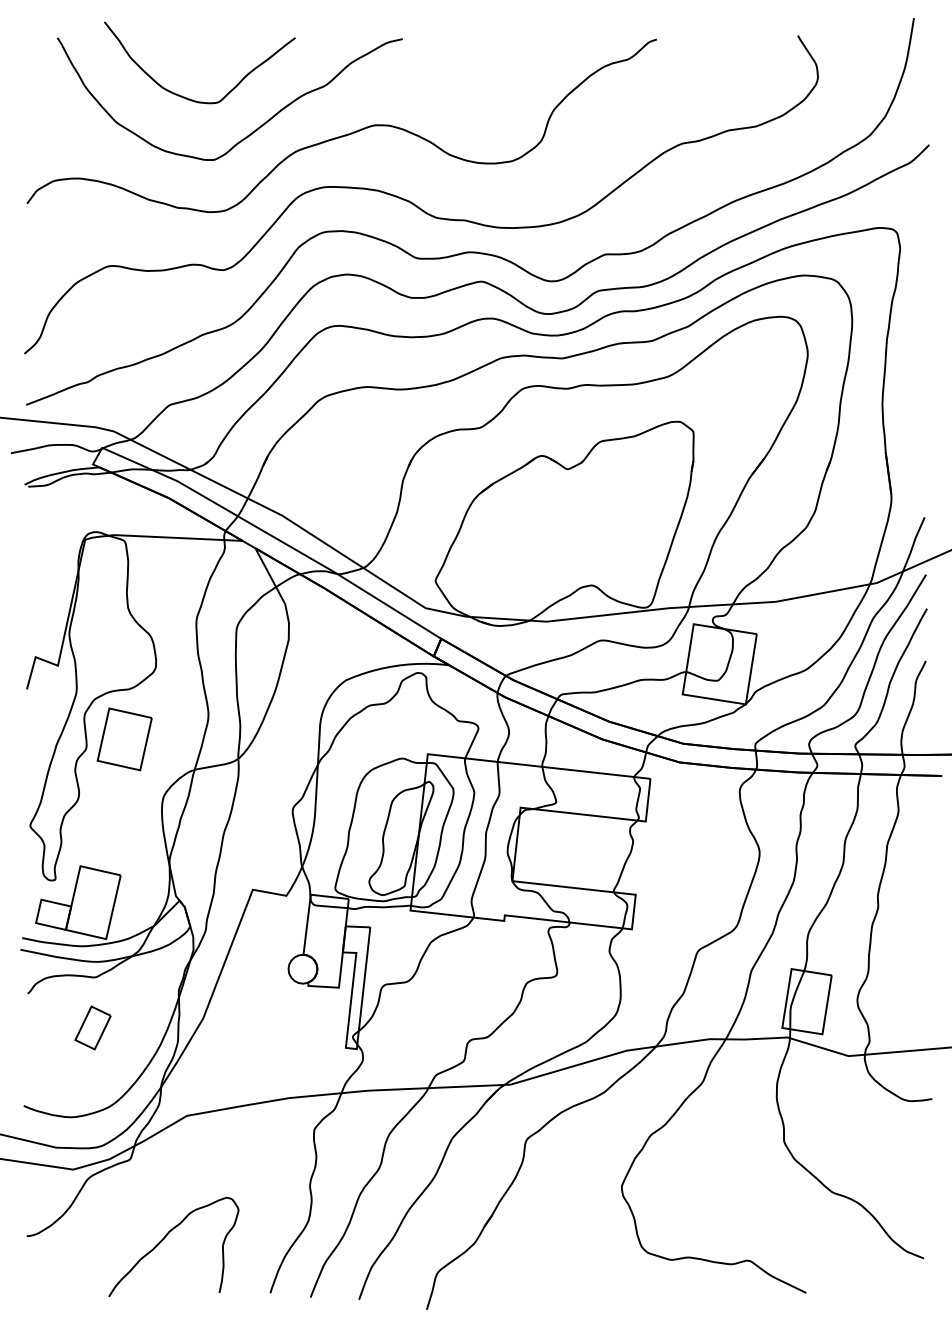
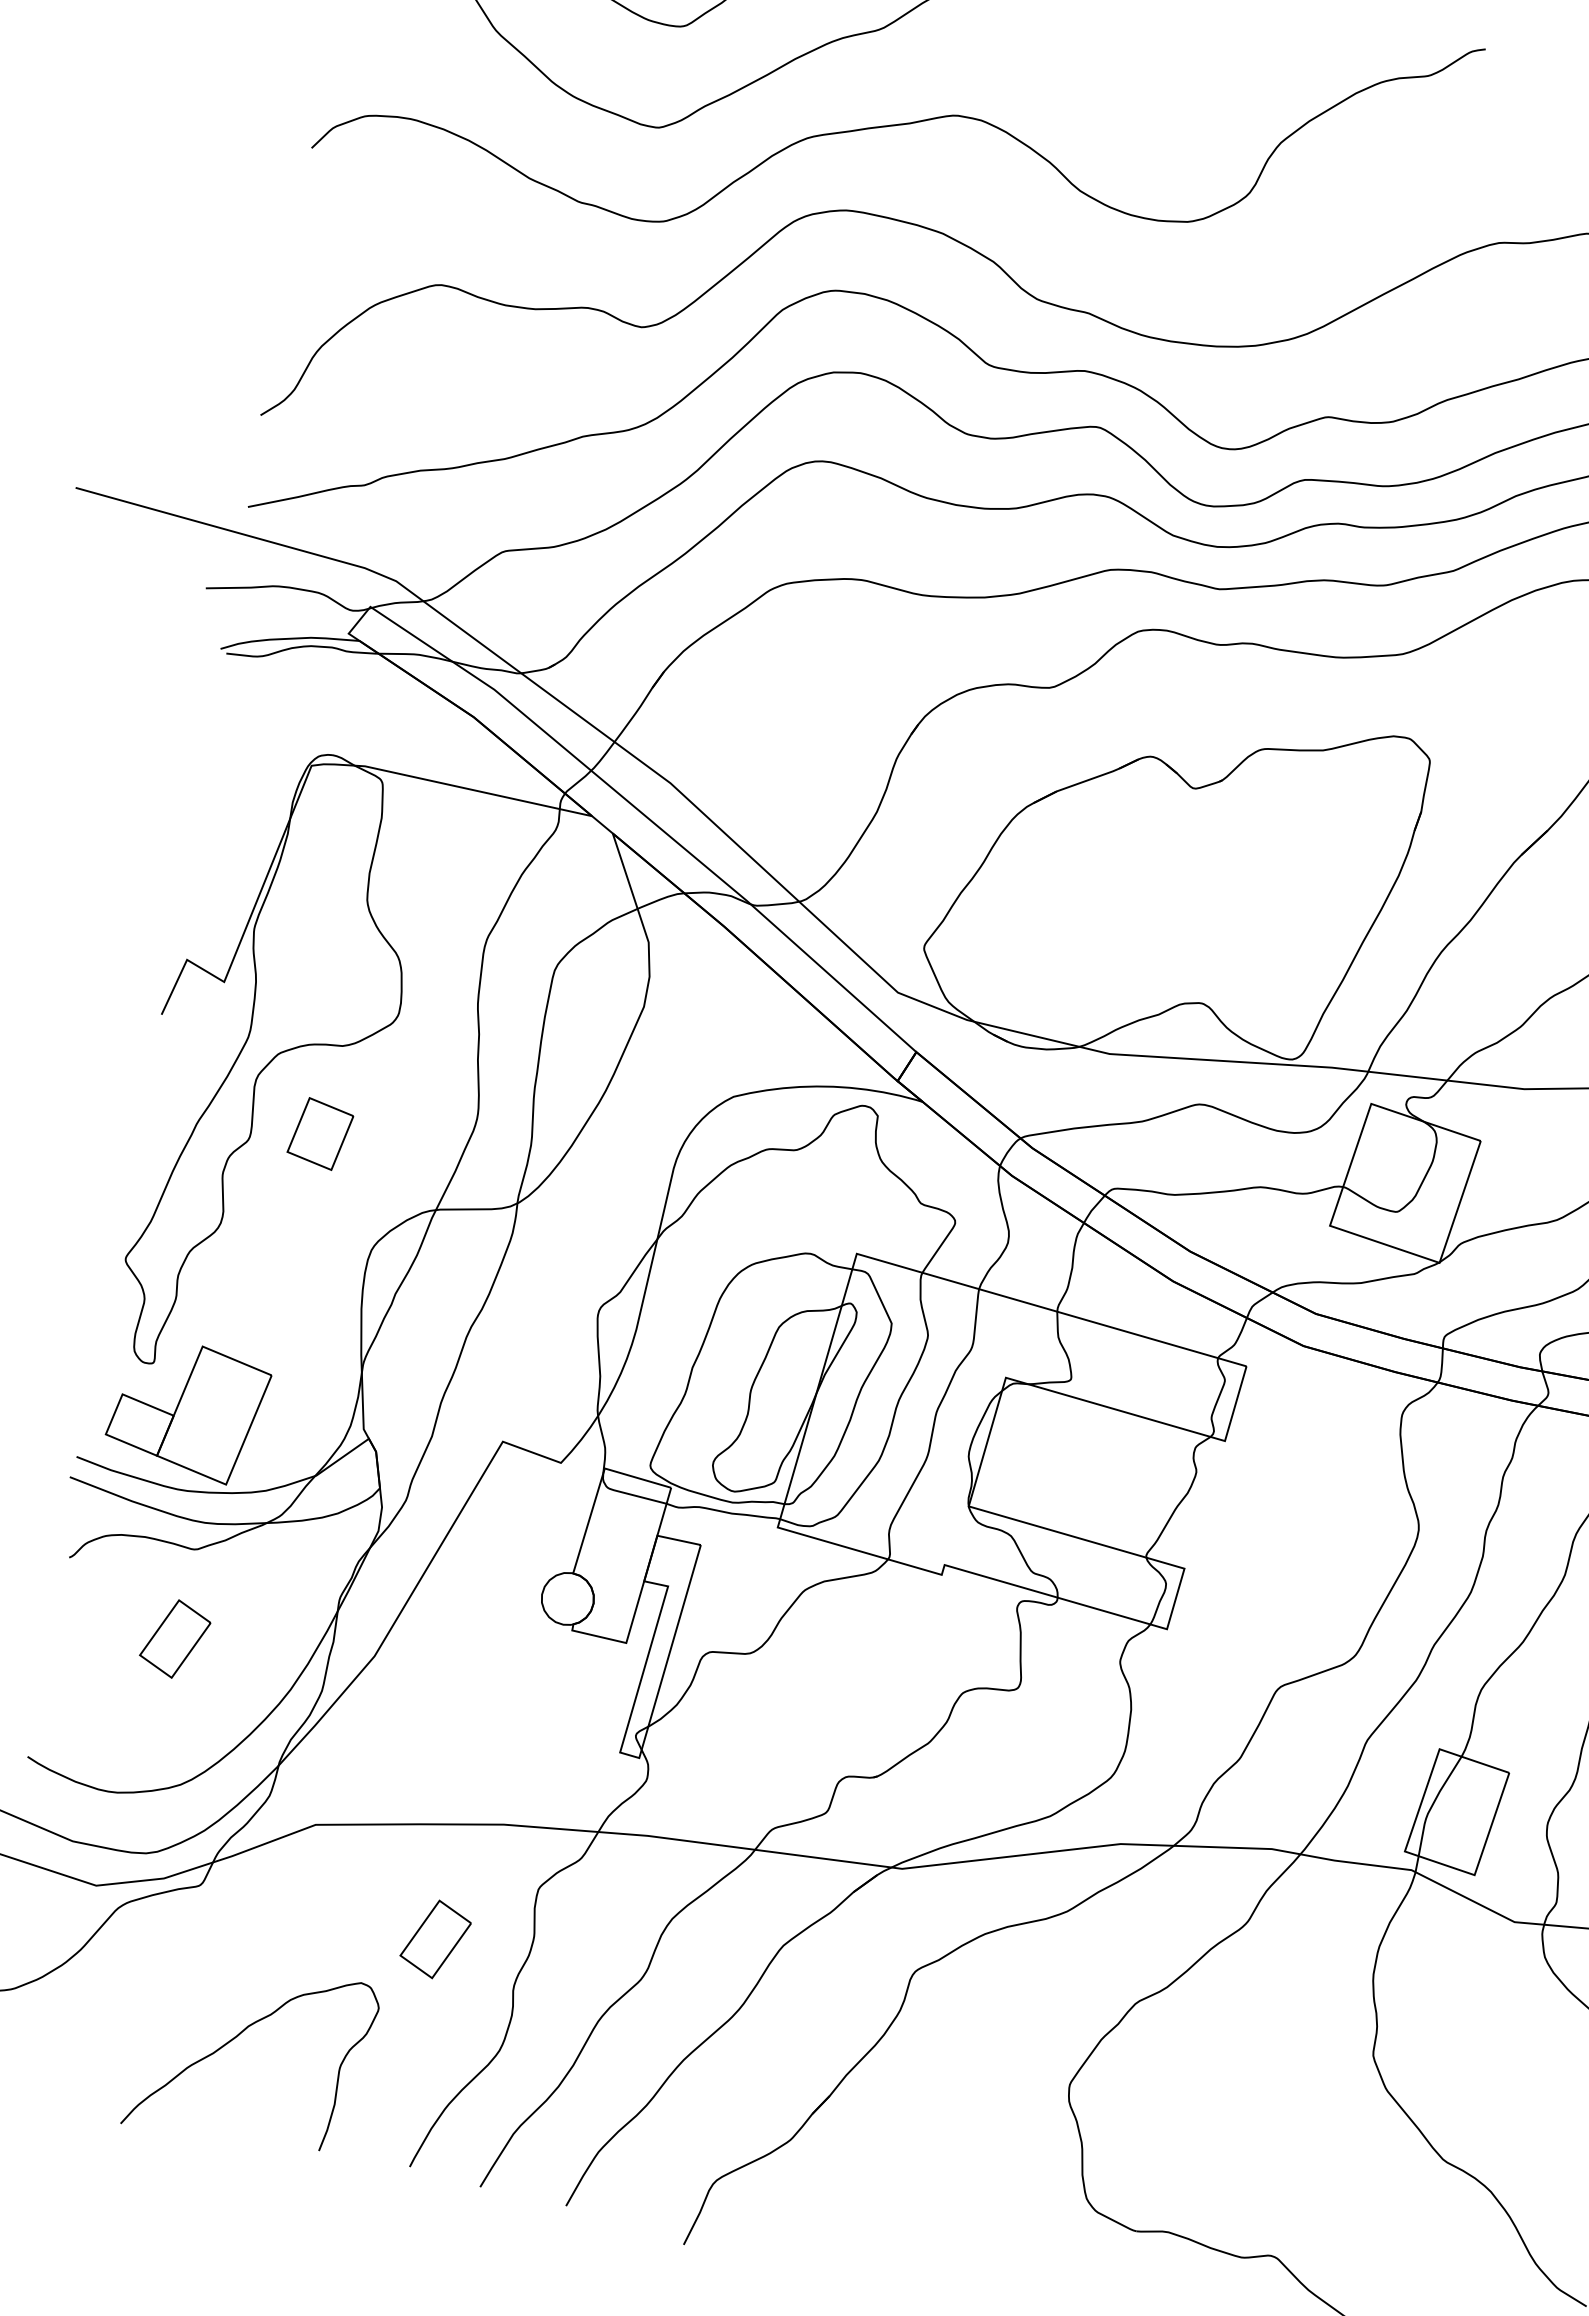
part: (124, 739) -> (320, 1134), size x0.6
part: (262, 1166) -> (434, 1938), added

